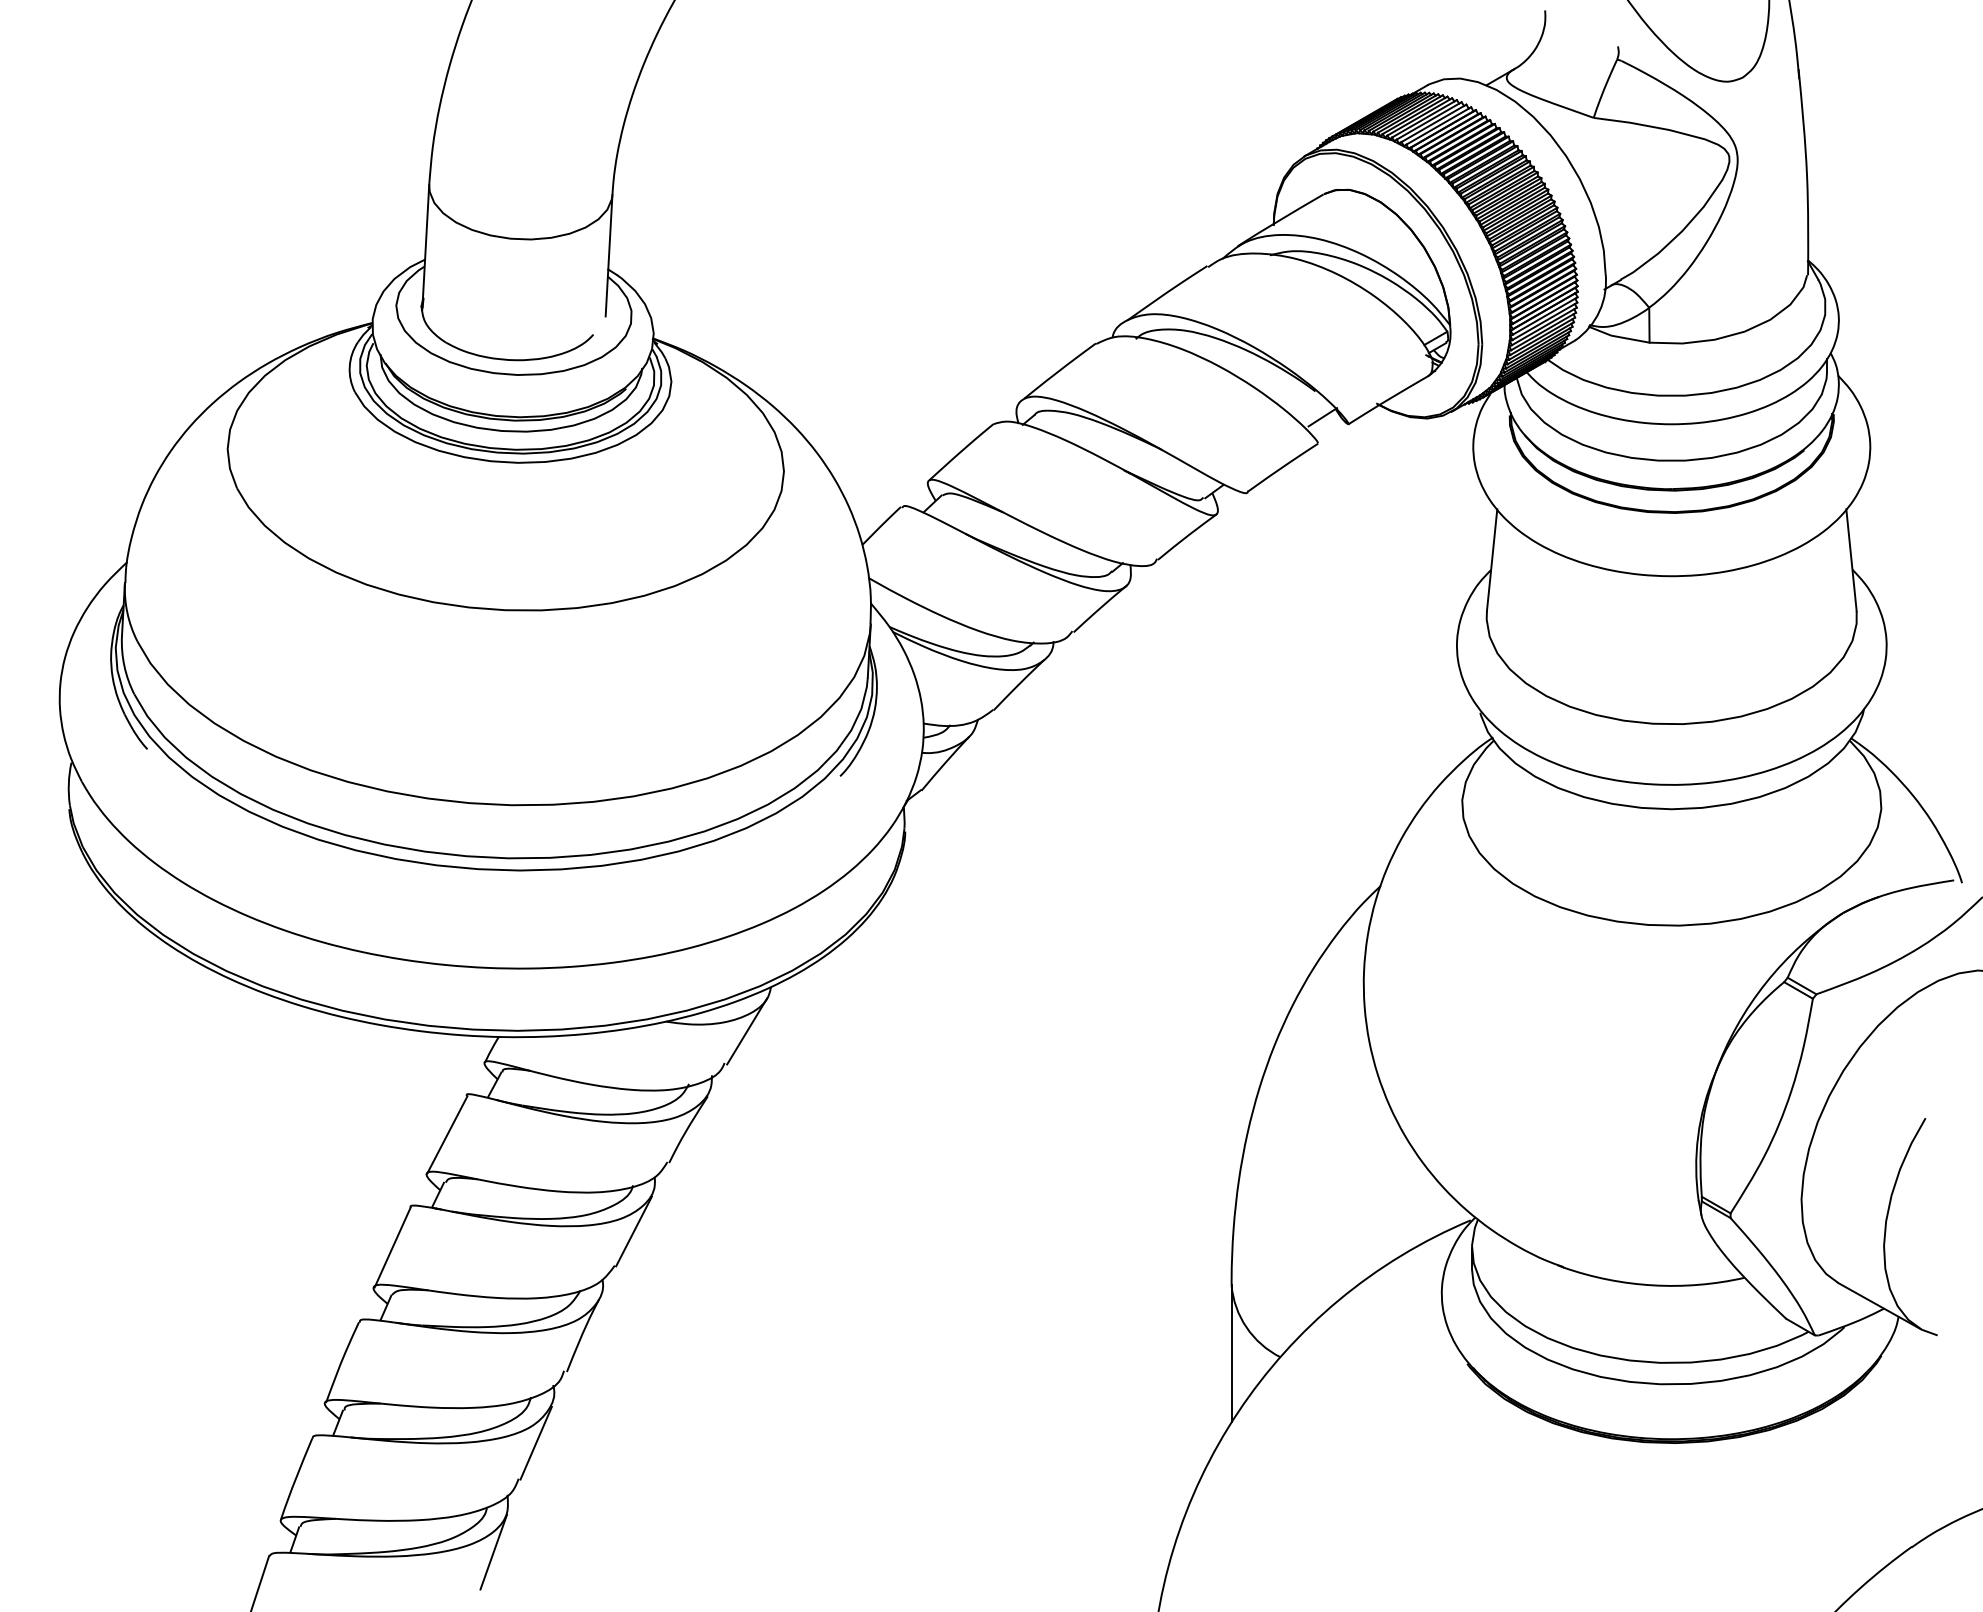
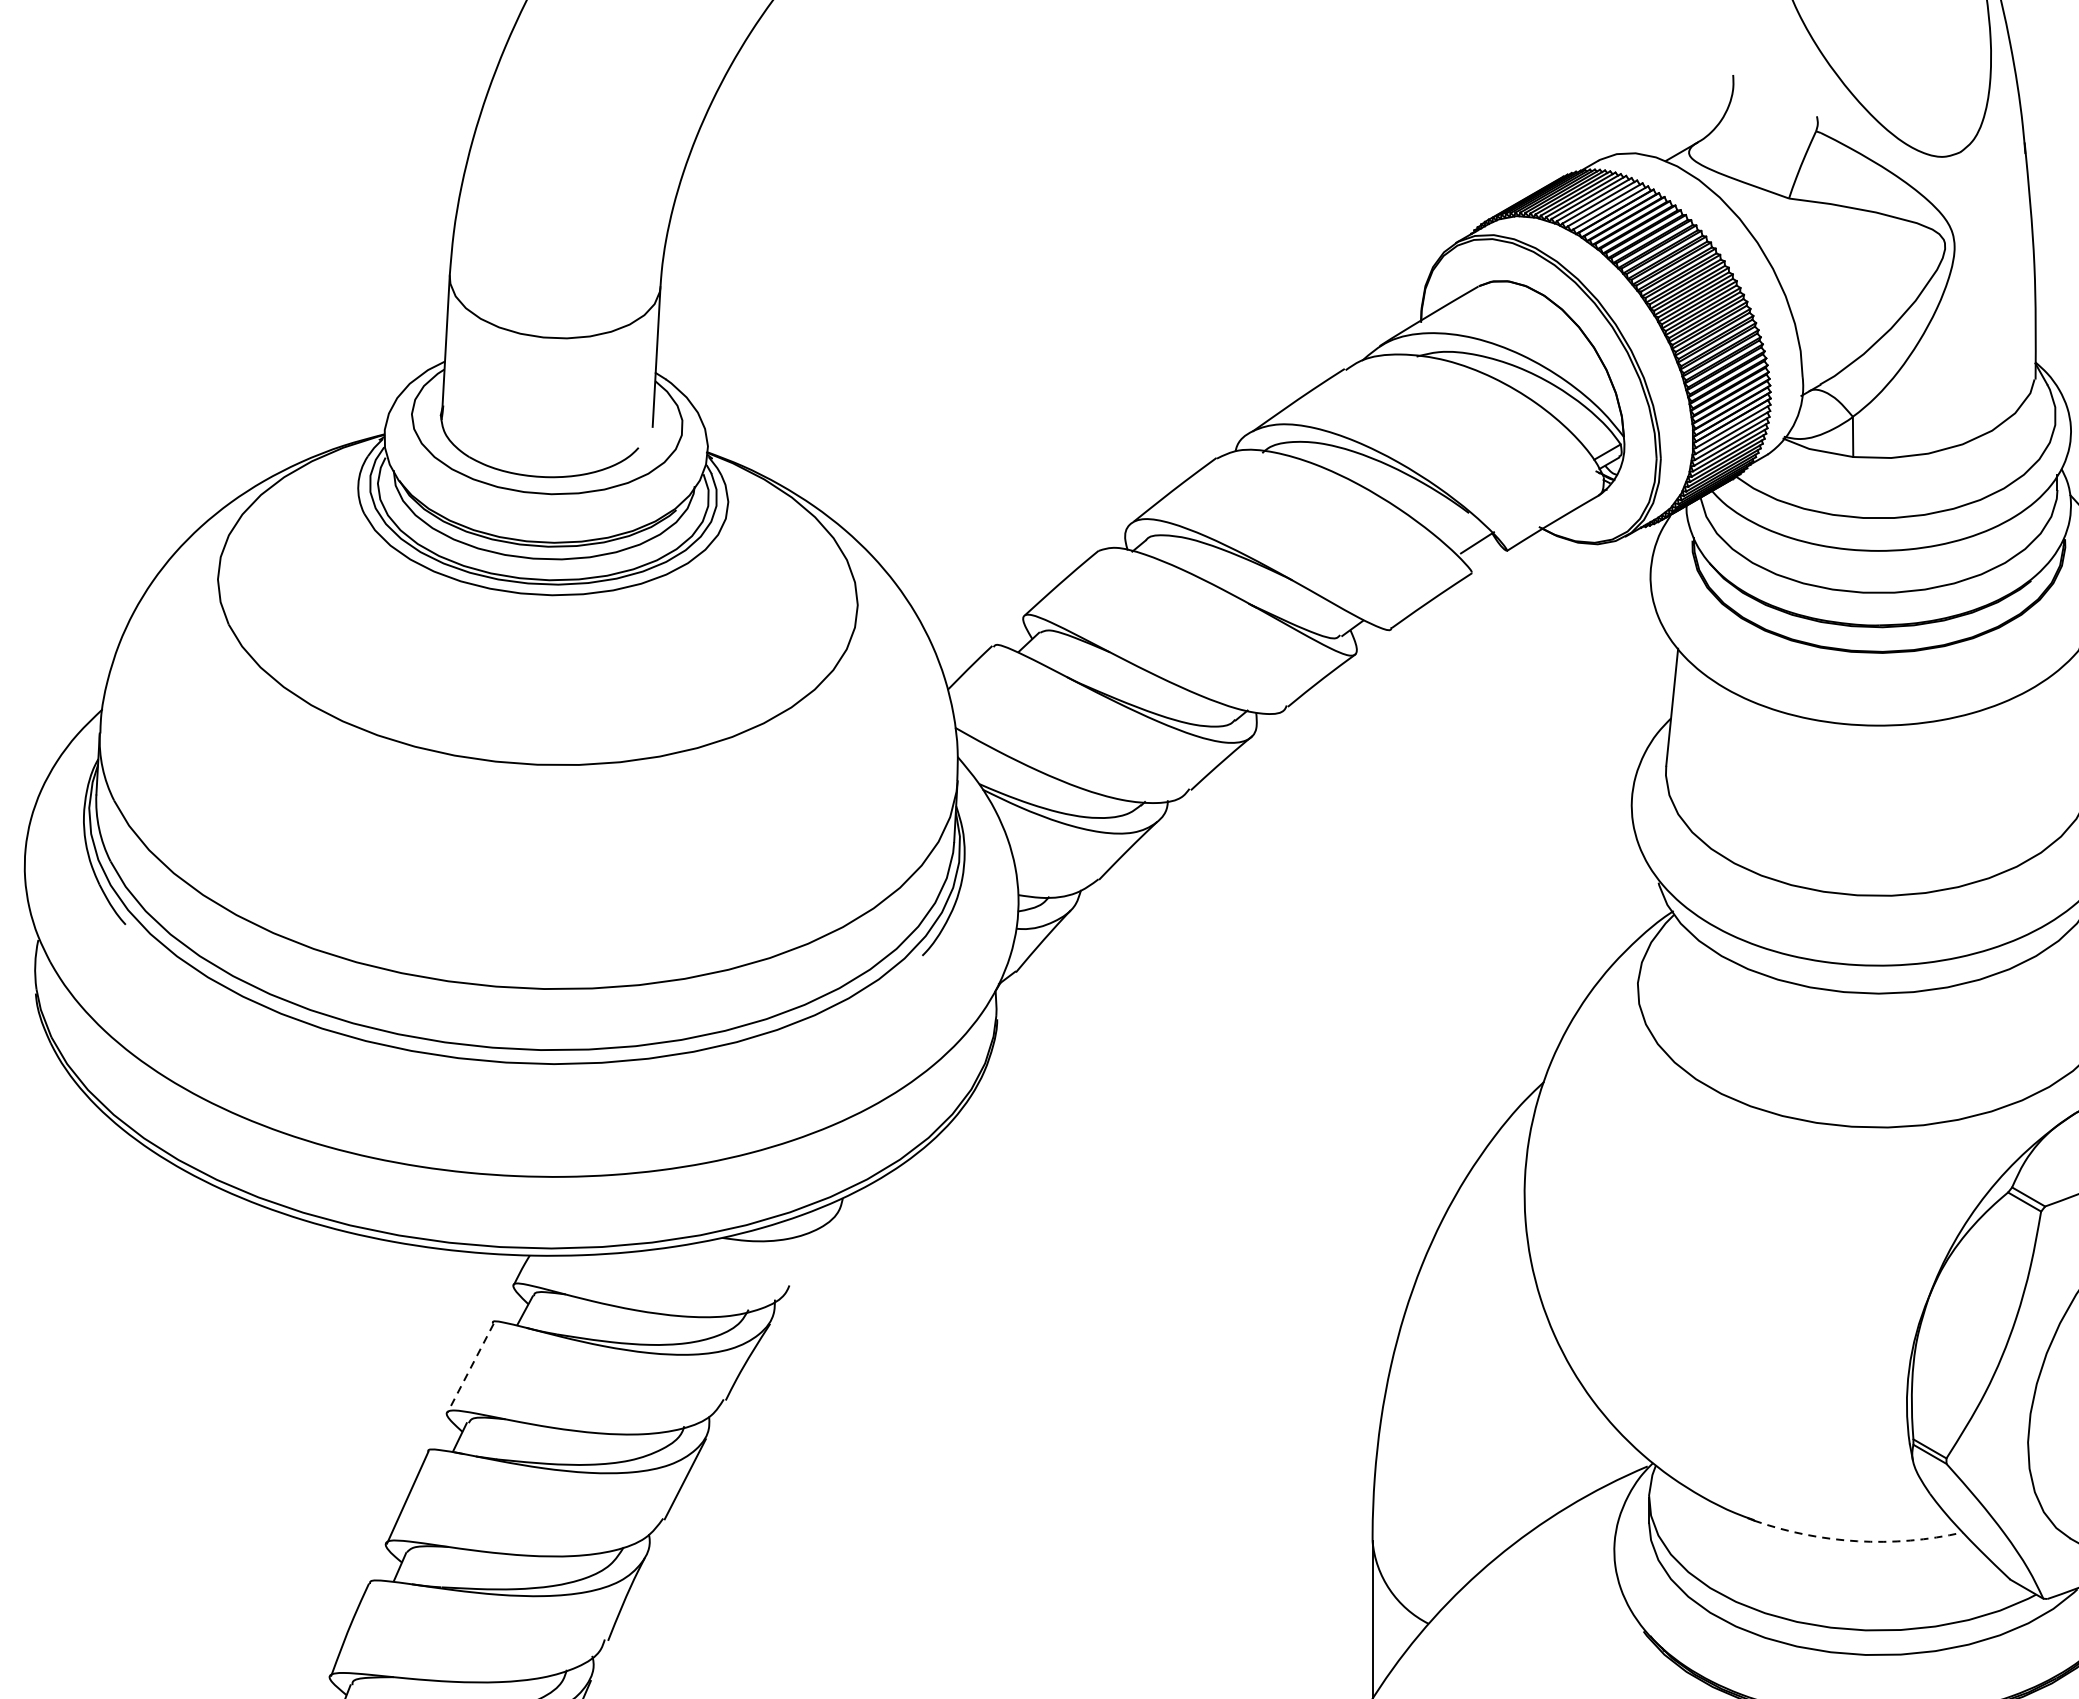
line: (747, 1031) -> (815, 1249), removed
line: (447, 1134) -> (470, 1367), solid -> dashed
arc: (1653, 1285) -> (1857, 1541), solid -> dashed

